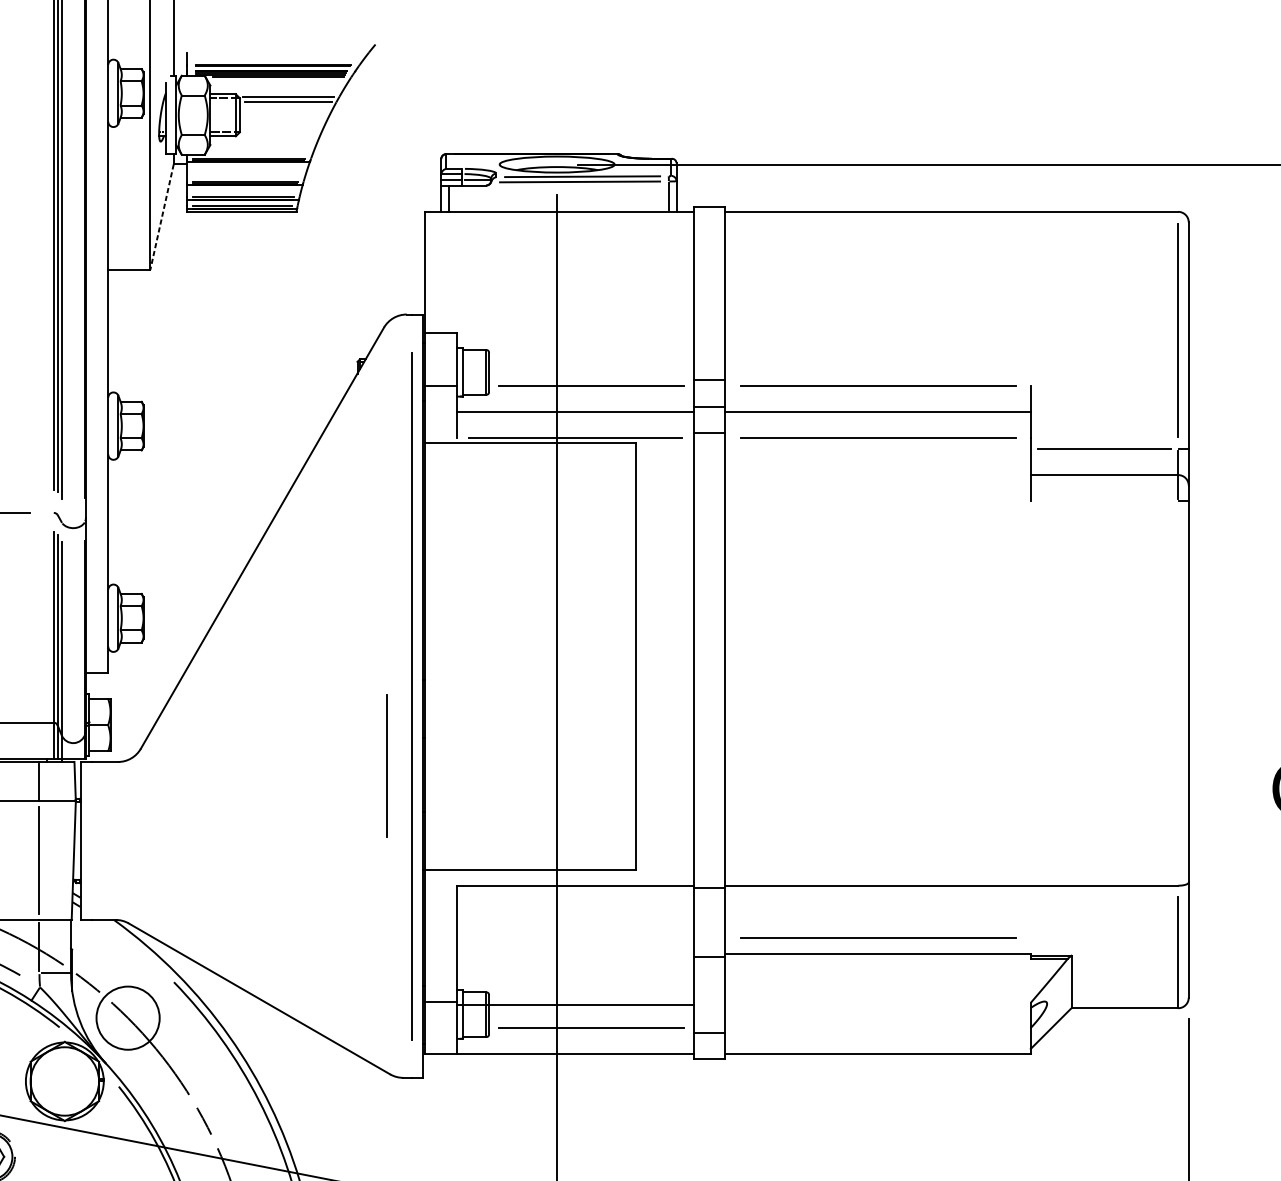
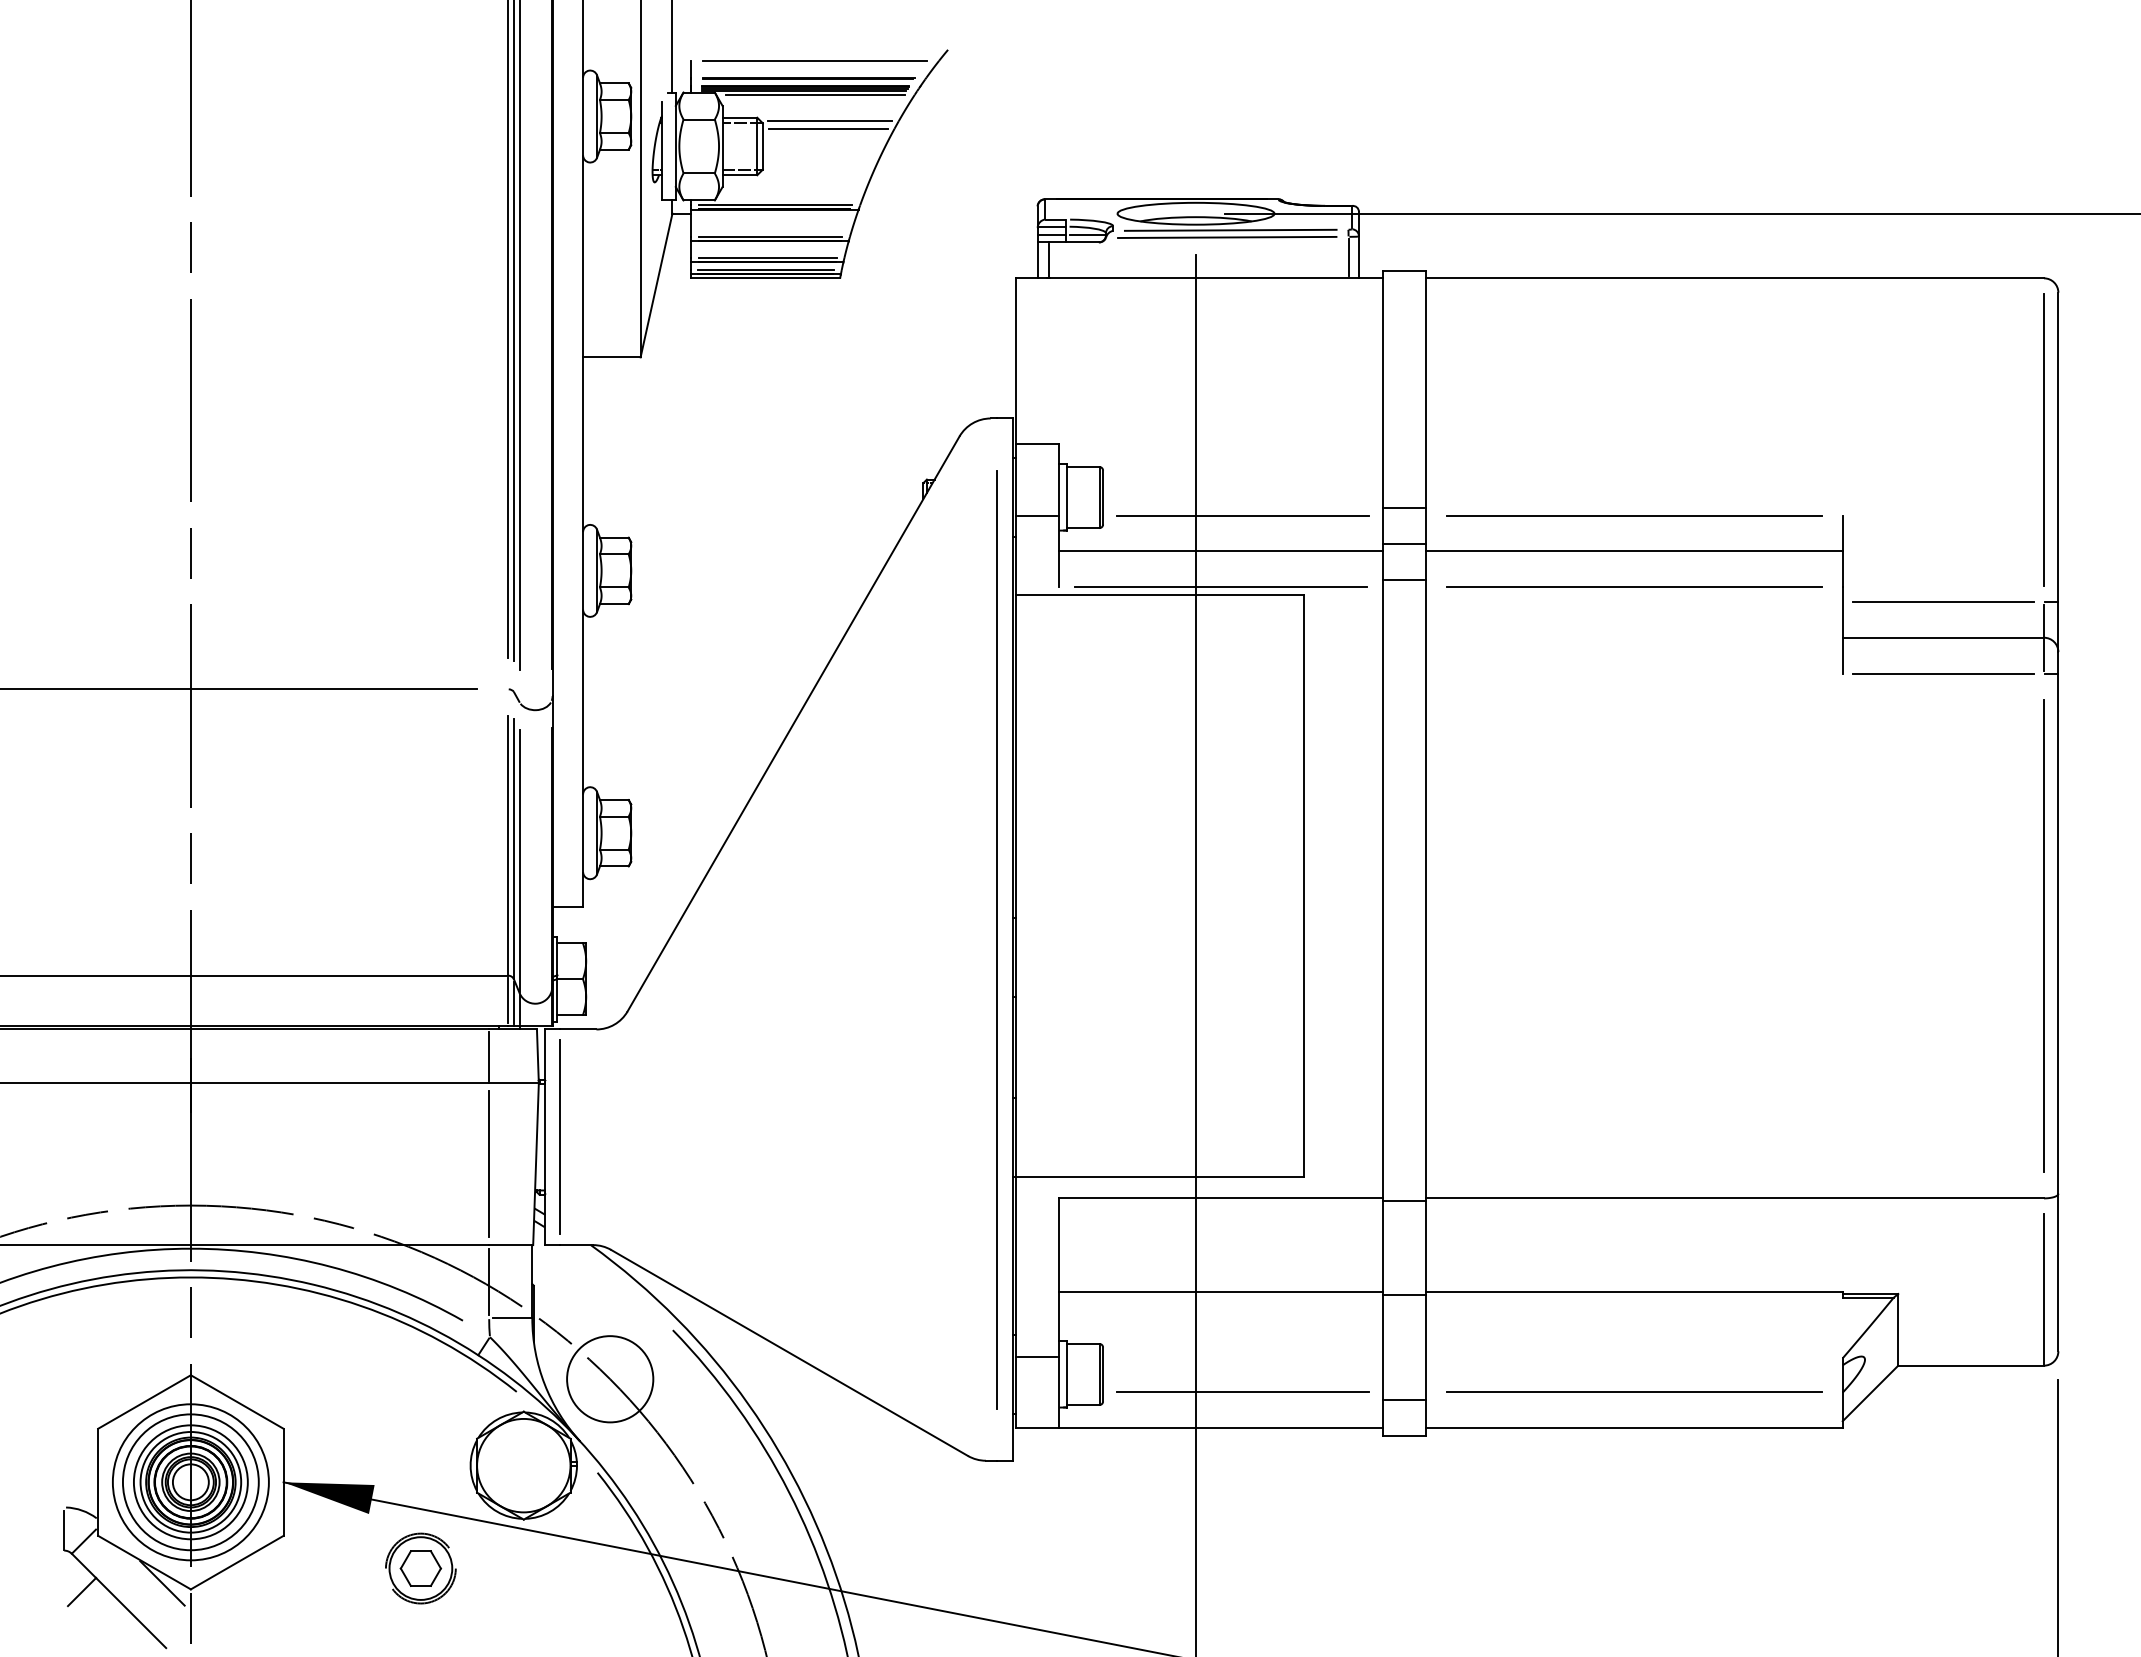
line: (277, 52) -> (814, 60), added
line: (162, 217) -> (656, 285), dashed -> solid
line: (1103, 501) -> (1942, 673), added
line: (1178, 693) -> (2044, 935), added
line: (386, 765) -> (559, 1136), moved
line: (878, 937) -> (1634, 1391), moved
line: (575, 1005) -> (1220, 1292), moved

